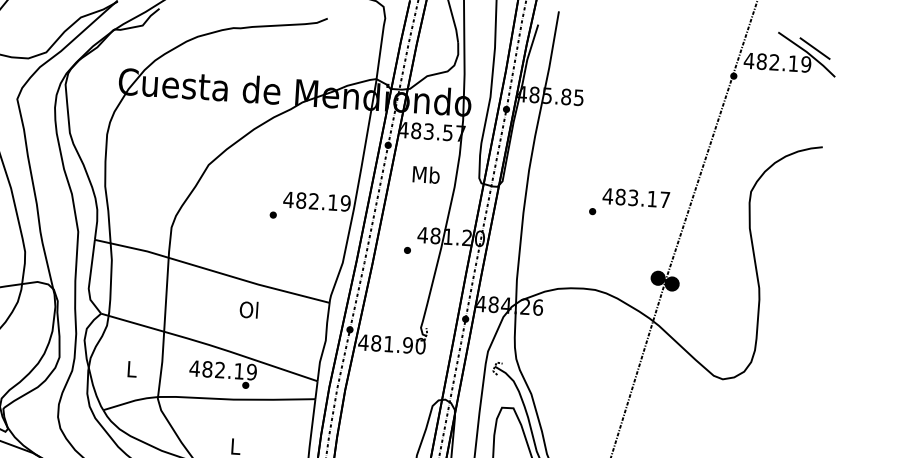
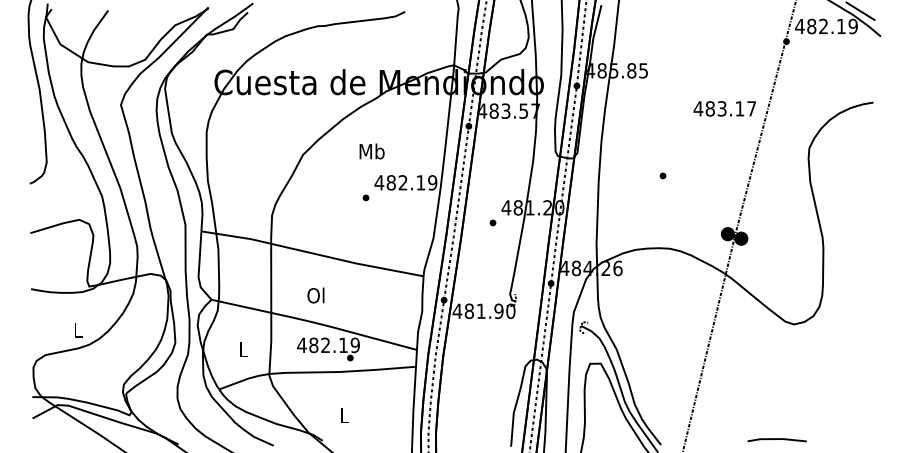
text: (425, 174) -> (371, 151), moved
text: (635, 197) -> (724, 108), moved
text: (248, 309) -> (315, 295), moved

